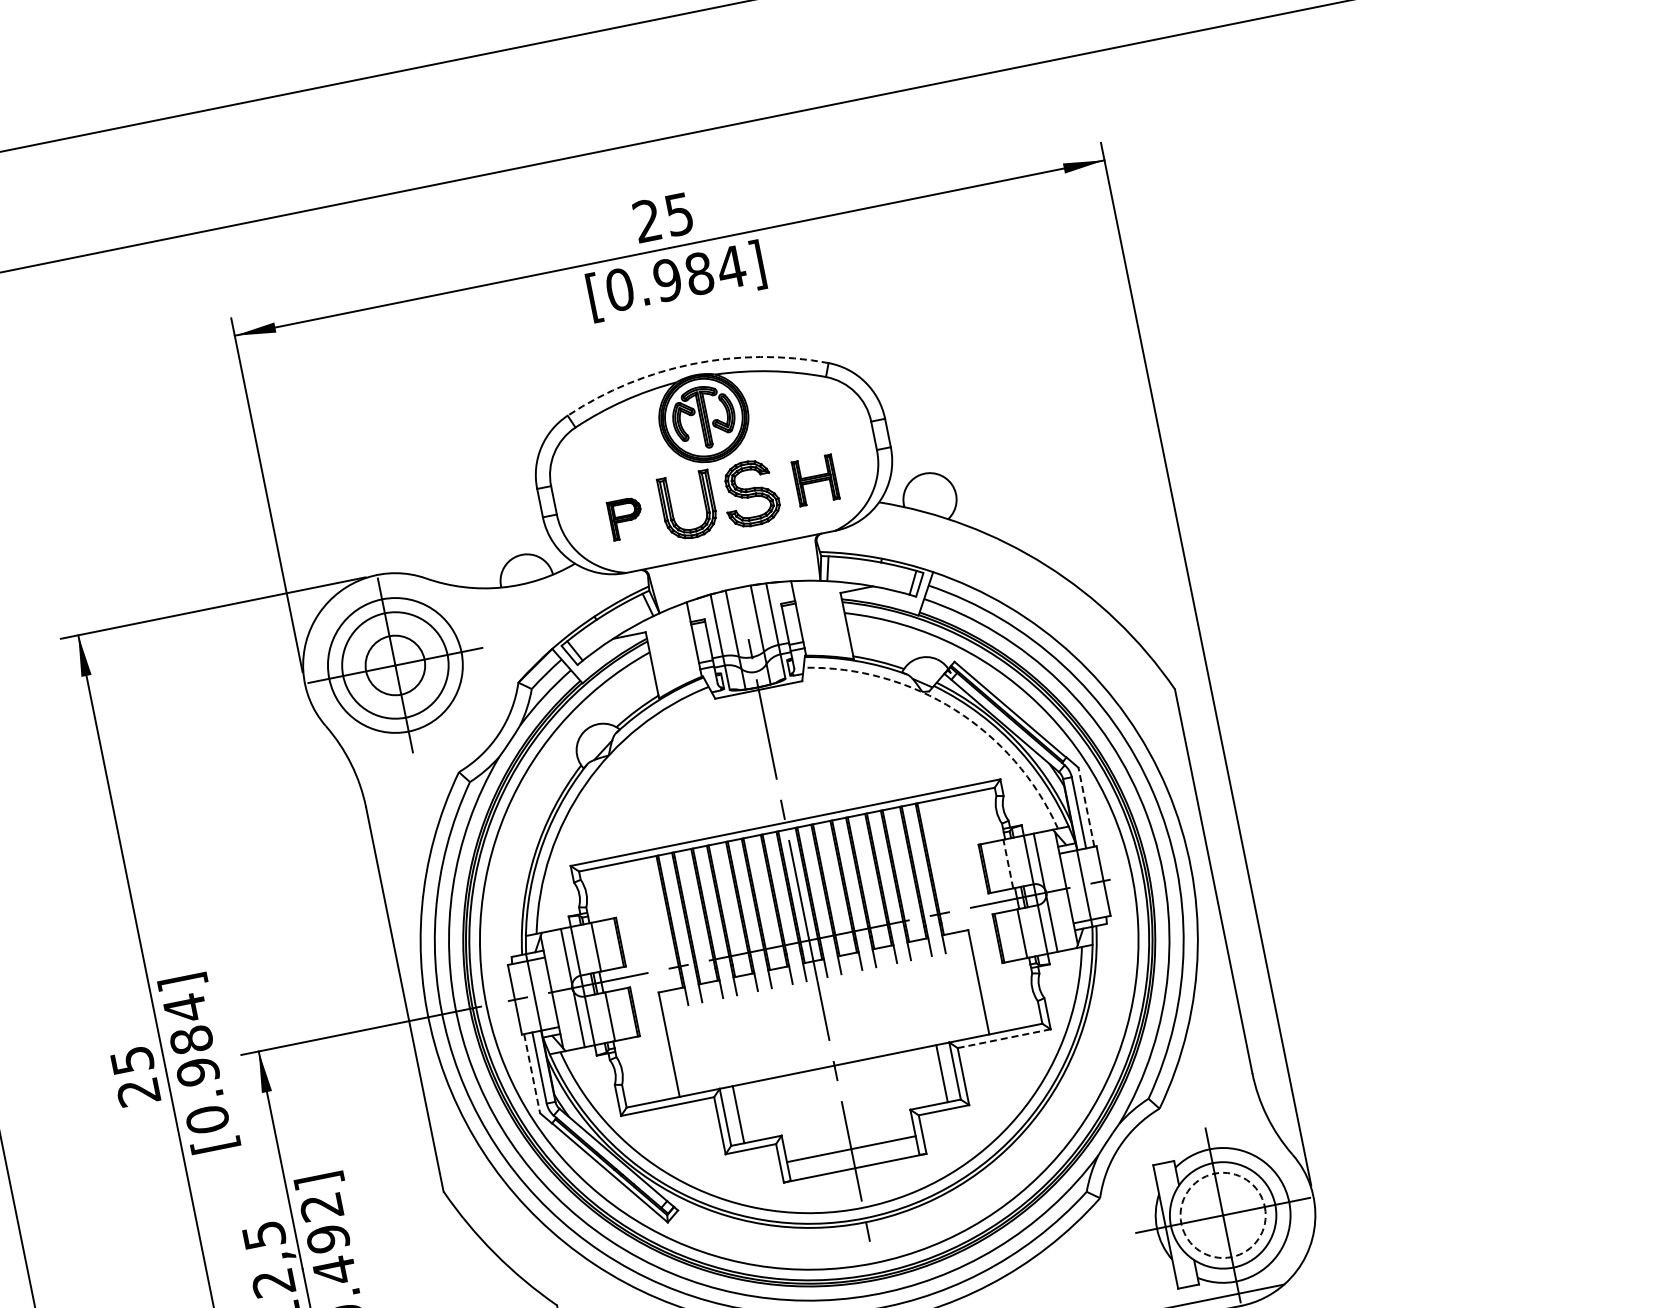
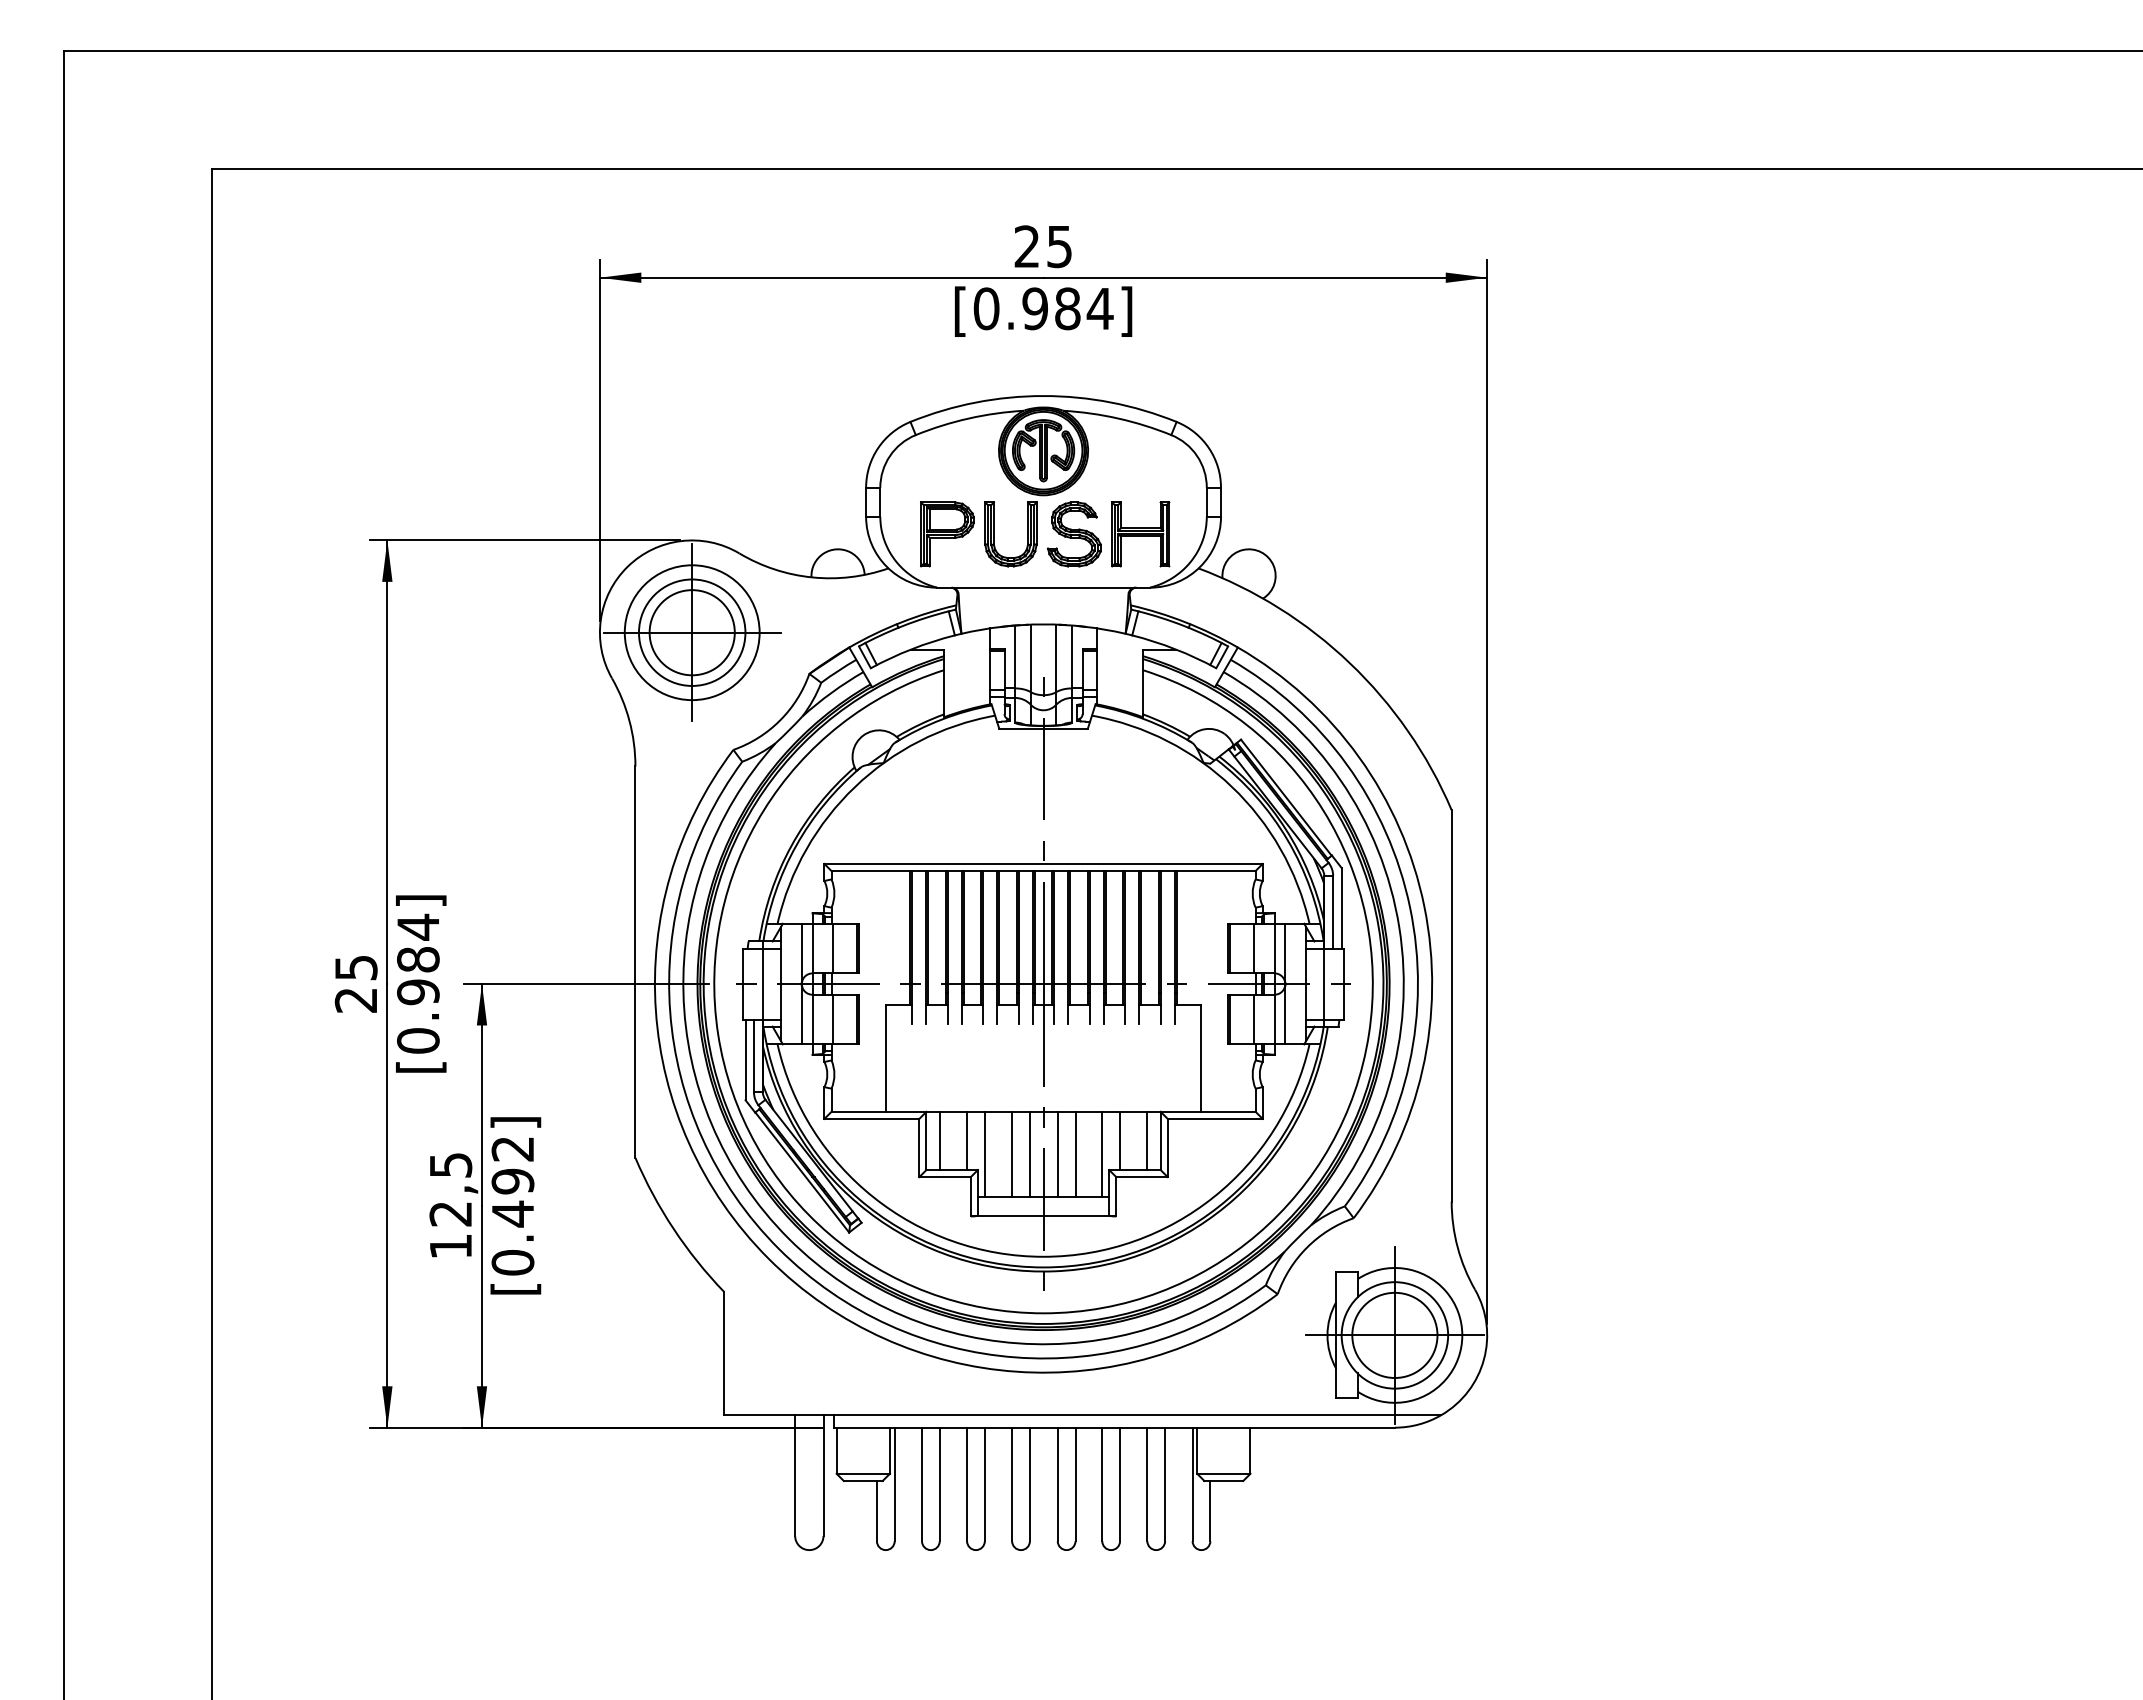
arc: (693, 364) -> (1043, 396), dashed -> solid
part: (815, 480) -> (1140, 534), size x1.43
part: (626, 518) -> (947, 534), size x1.67
circle: (394, 665) -> (691, 632), size x1.43
arc: (955, 709) -> (1232, 786), dashed -> solid
line: (1086, 806) -> (1341, 907), dashed -> solid
line: (1008, 864) -> (1253, 948), dashed -> solid
line: (1003, 1038) -> (1214, 1118), dashed -> solid
line: (532, 1074) -> (745, 1060), dashed -> solid
line: (915, 1078) -> (1120, 1140), added
line: (900, 1095) -> (1102, 1154), added
line: (874, 1101) -> (1075, 1154), added
line: (856, 1104) -> (1057, 1154), added
line: (765, 1108) -> (967, 1140), added
line: (829, 1110) -> (1029, 1154), added
line: (812, 1113) -> (1012, 1154), added
line: (785, 1119) -> (984, 1154), added
circle: (1222, 1215) -> (1394, 1335), dashed -> solid

